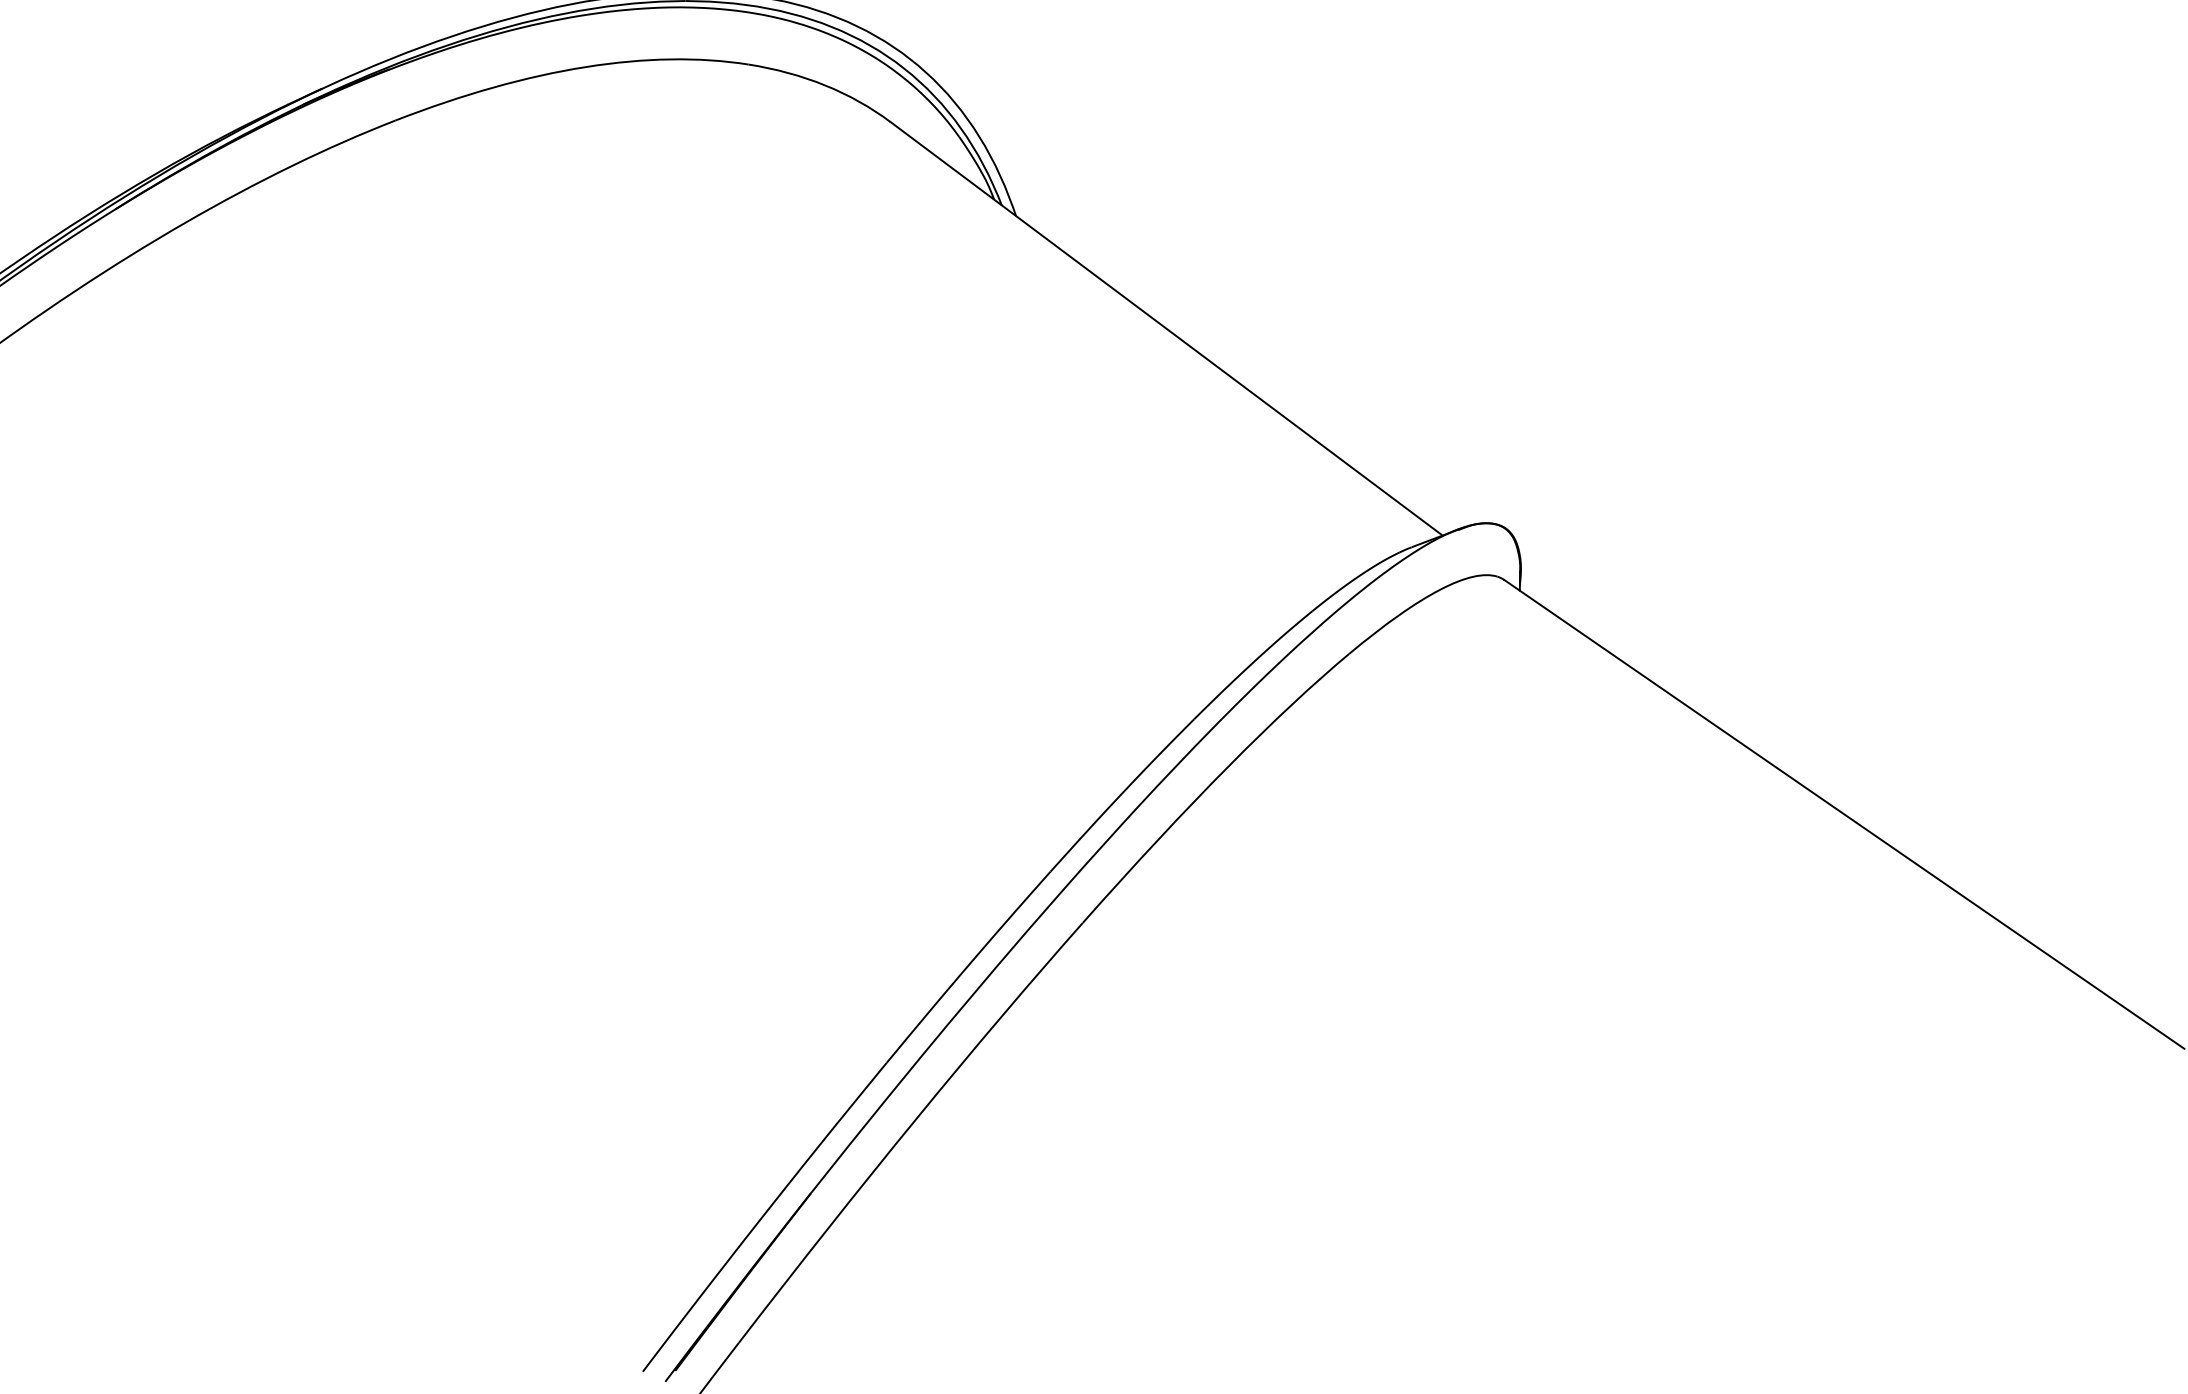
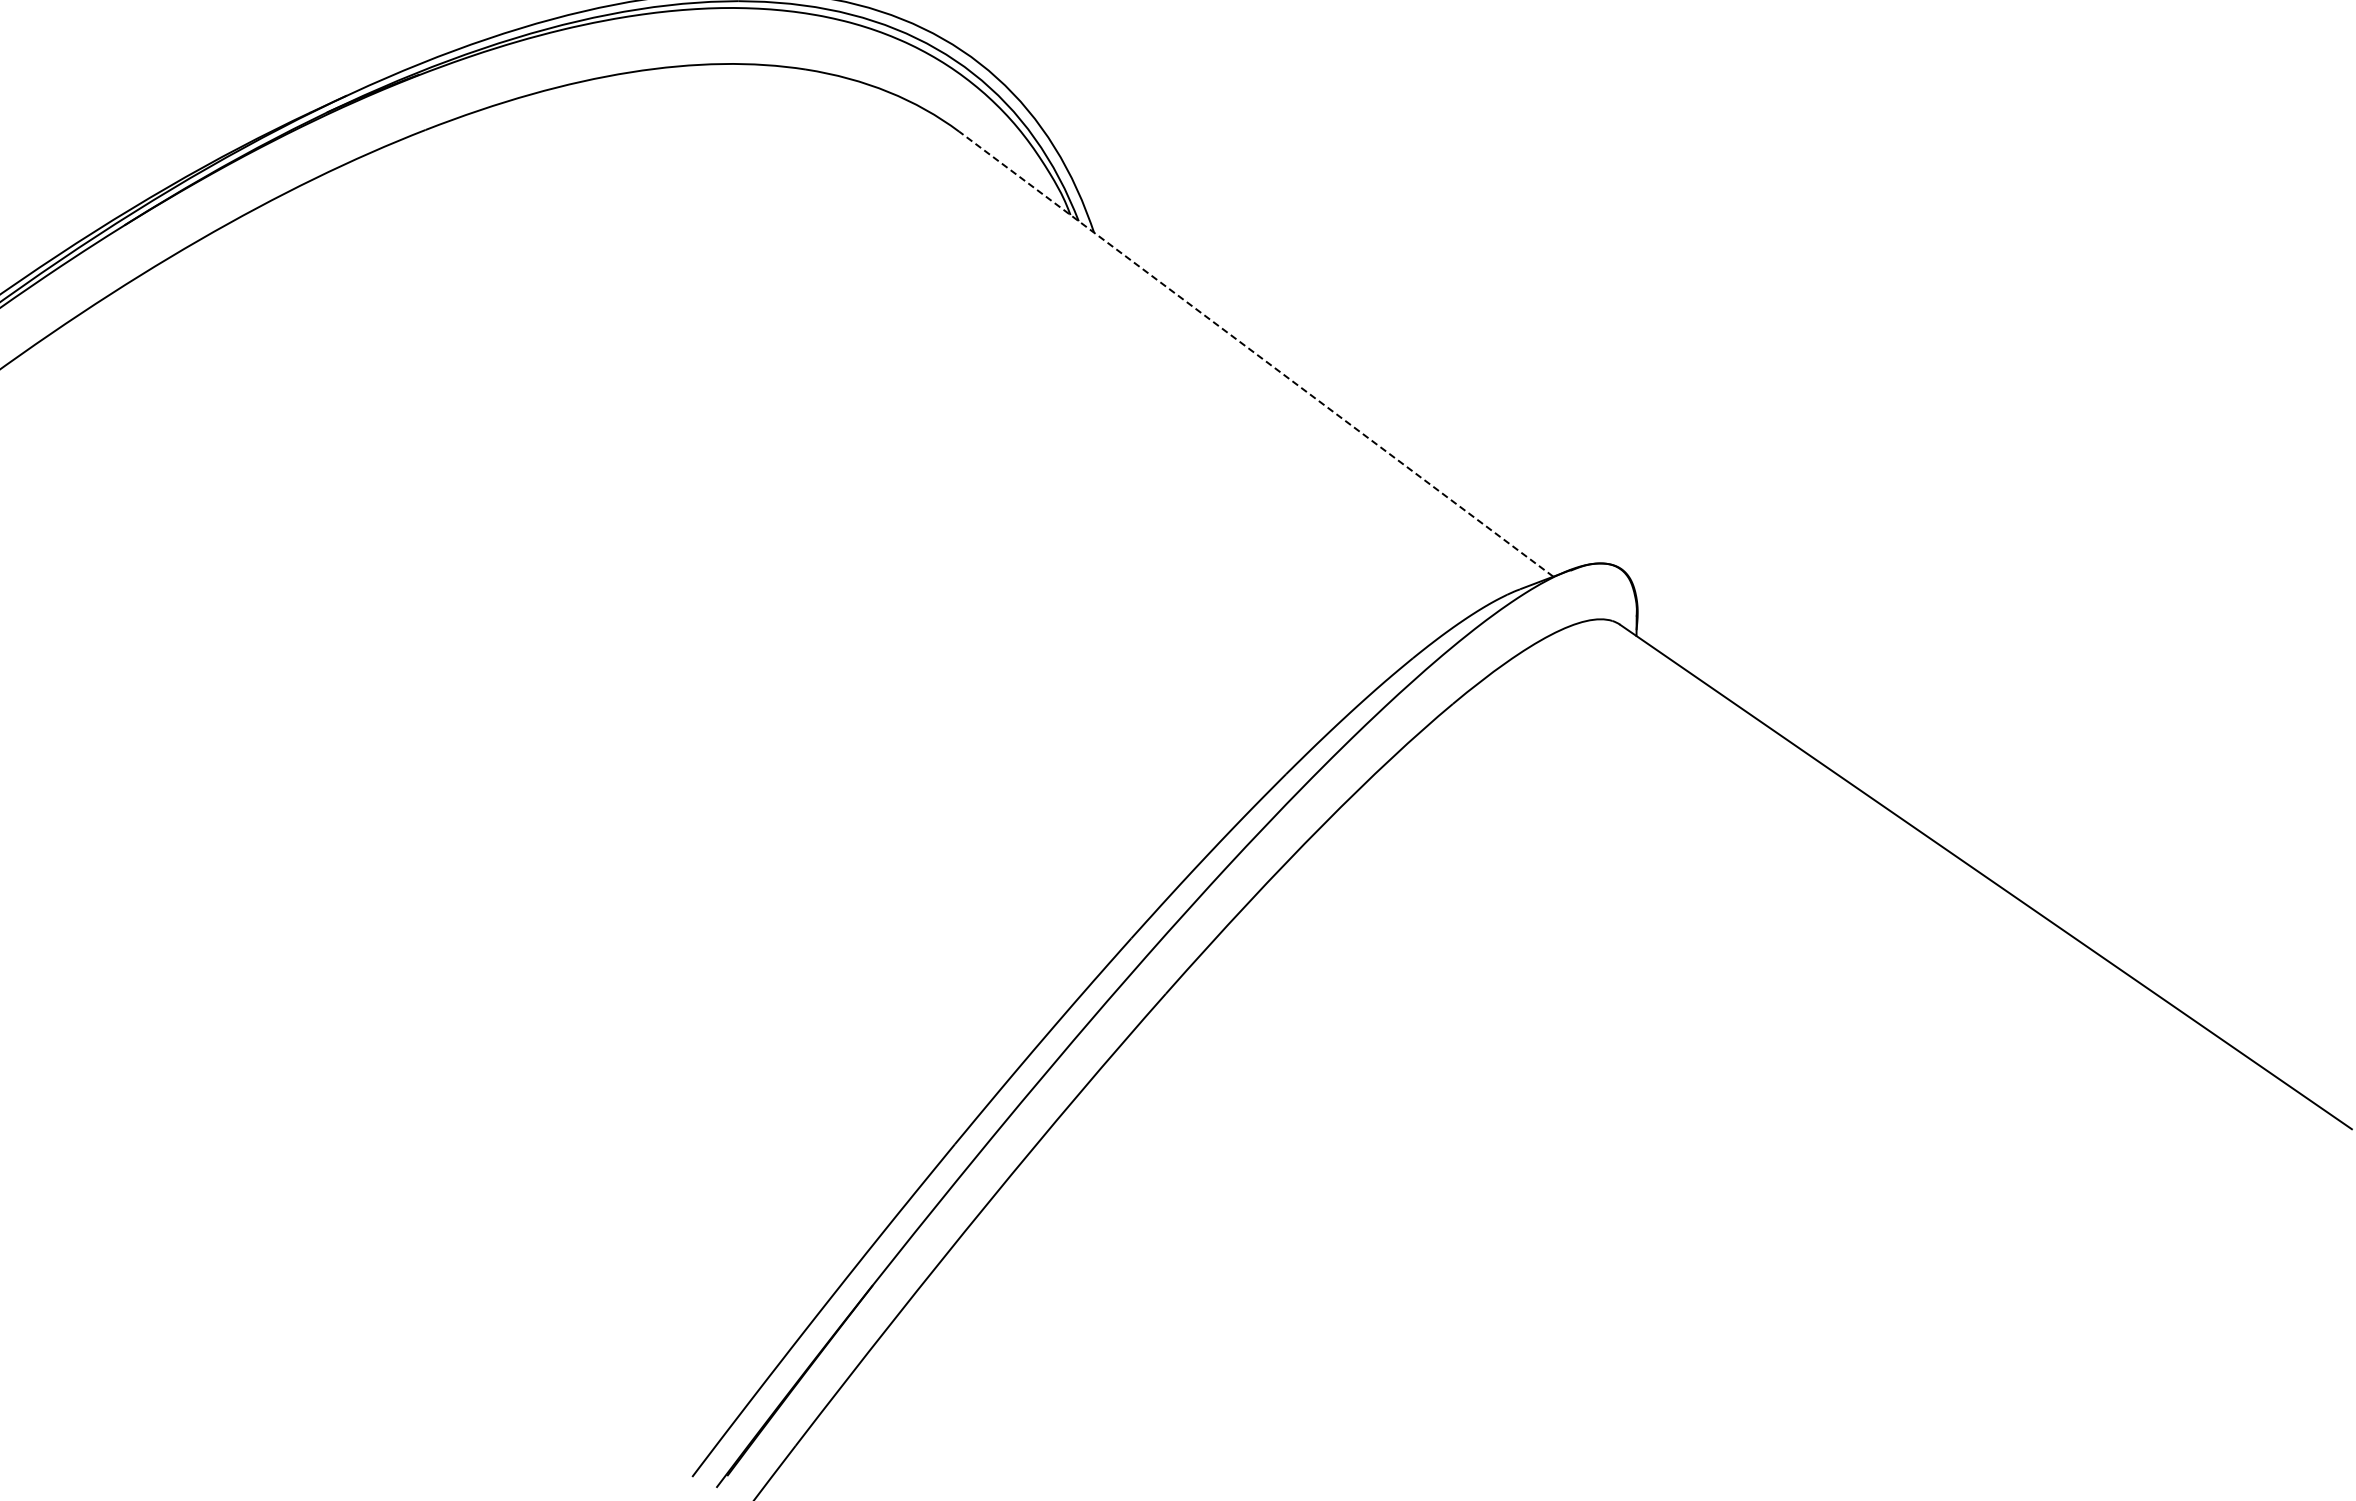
line: (1165, 328) -> (1255, 353), solid -> dashed

